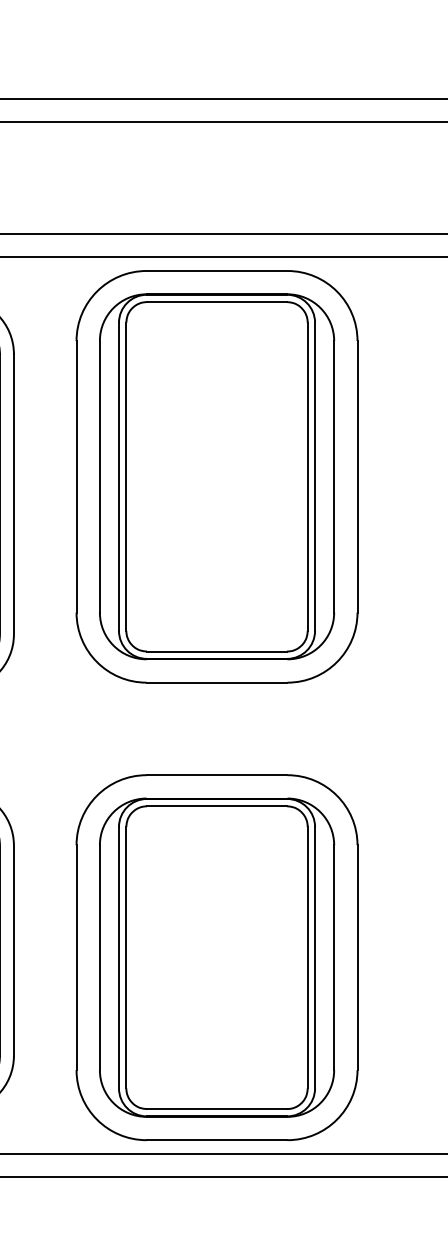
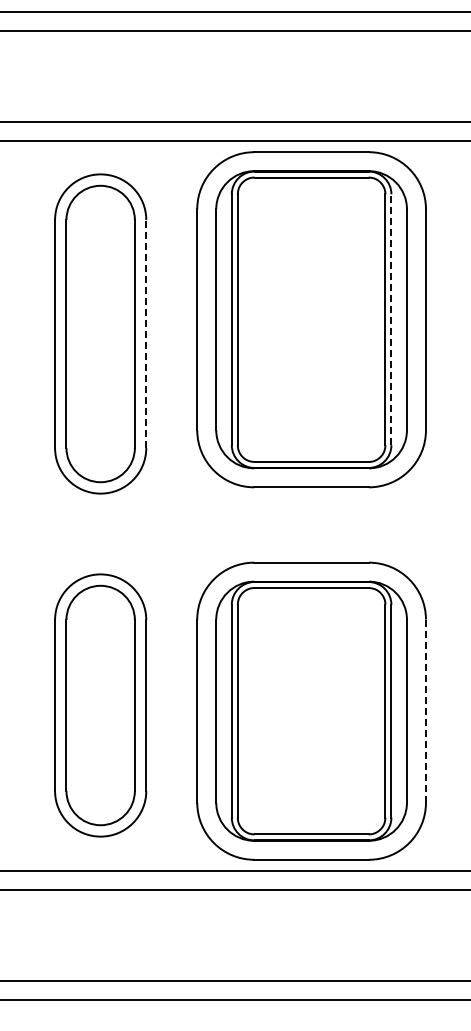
line: (315, 476) -> (391, 319), solid -> dashed
line: (14, 493) -> (146, 333), solid -> dashed
line: (356, 958) -> (425, 711), solid -> dashed

